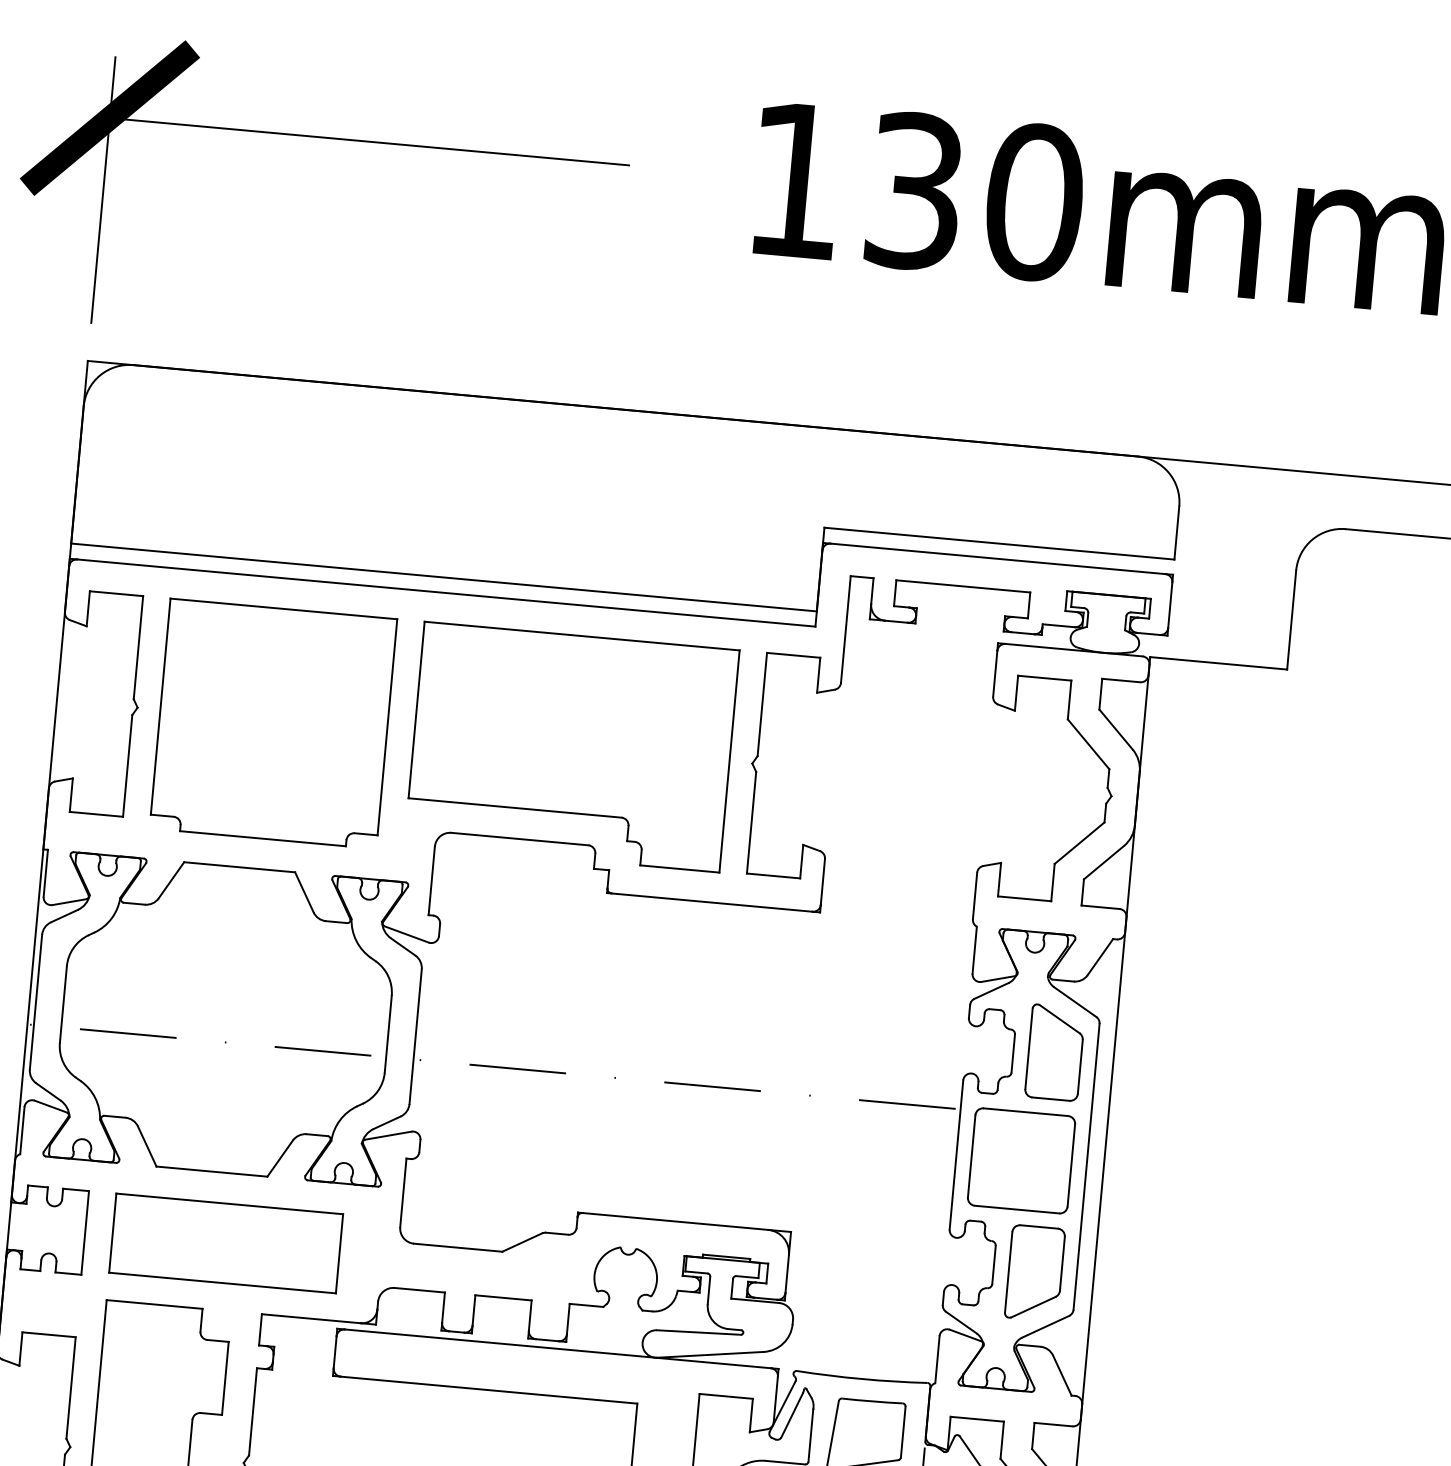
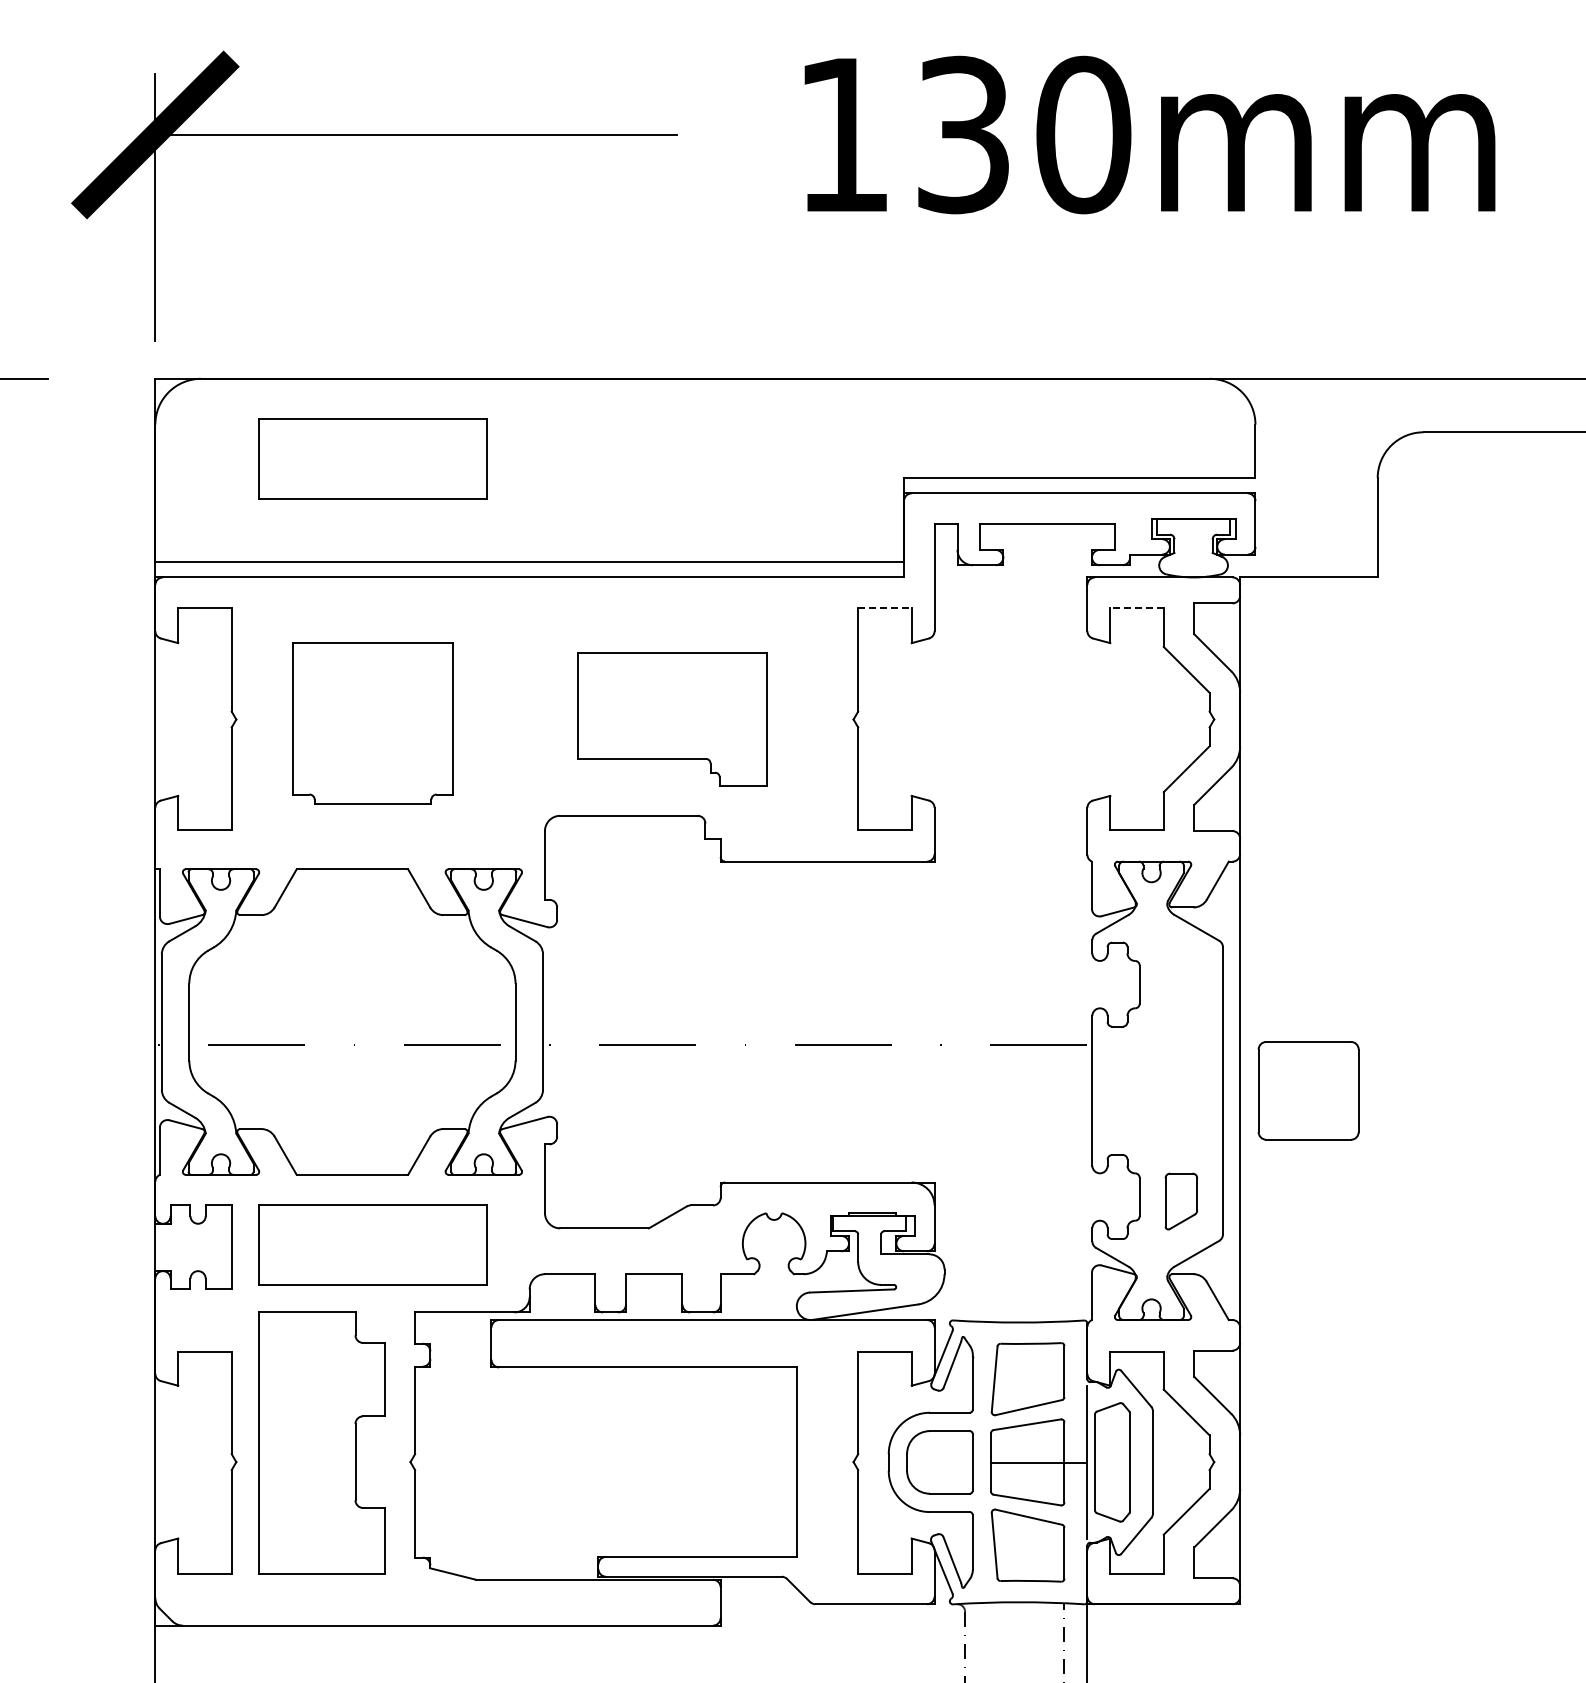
part: (296, 460) -> (372, 458), added
line: (793, 655) -> (884, 608), solid -> dashed
line: (1045, 678) -> (1137, 608), solid -> dashed
part: (272, 723) -> (372, 723), size x0.7
part: (571, 747) -> (672, 719), size x0.6
part: (1055, 1052) -> (1181, 979), removed
part: (1021, 1160) -> (1308, 1090), moved
part: (1035, 1273) -> (1181, 1201), size x0.6

